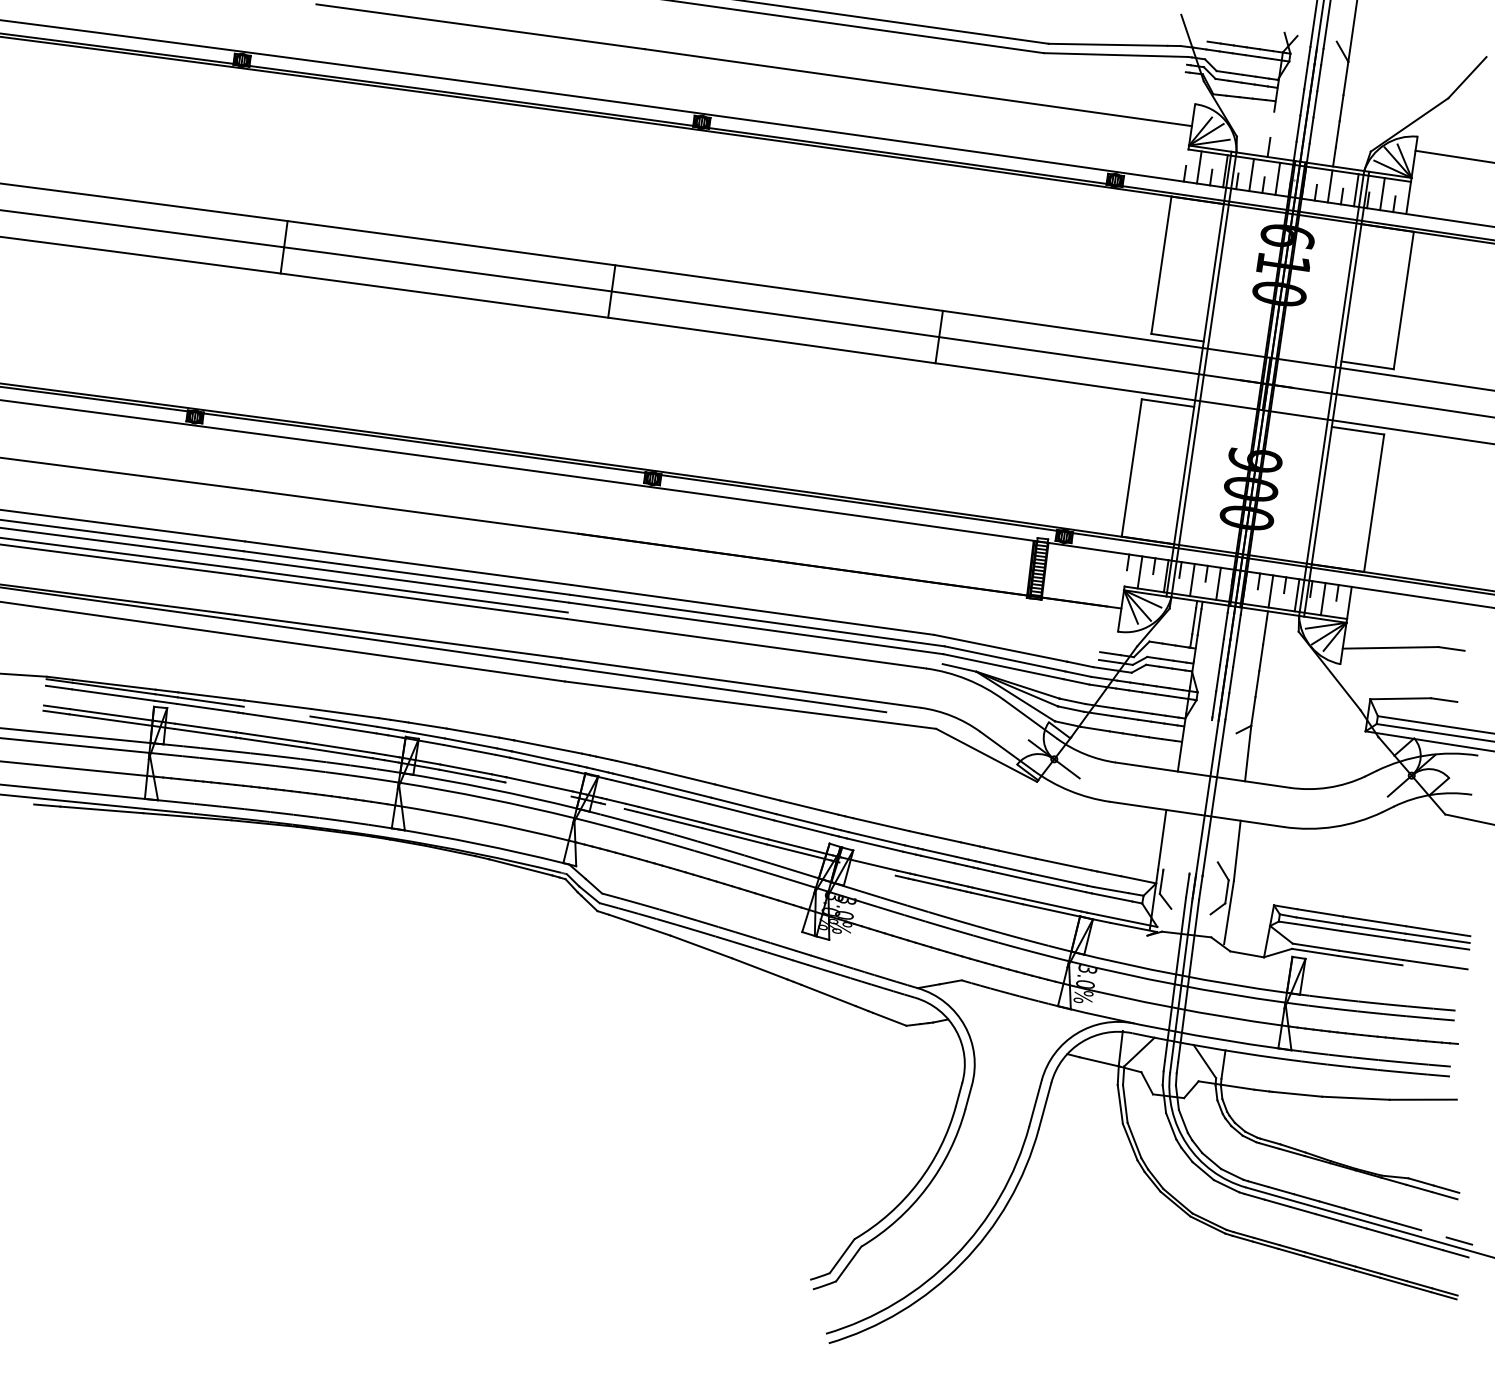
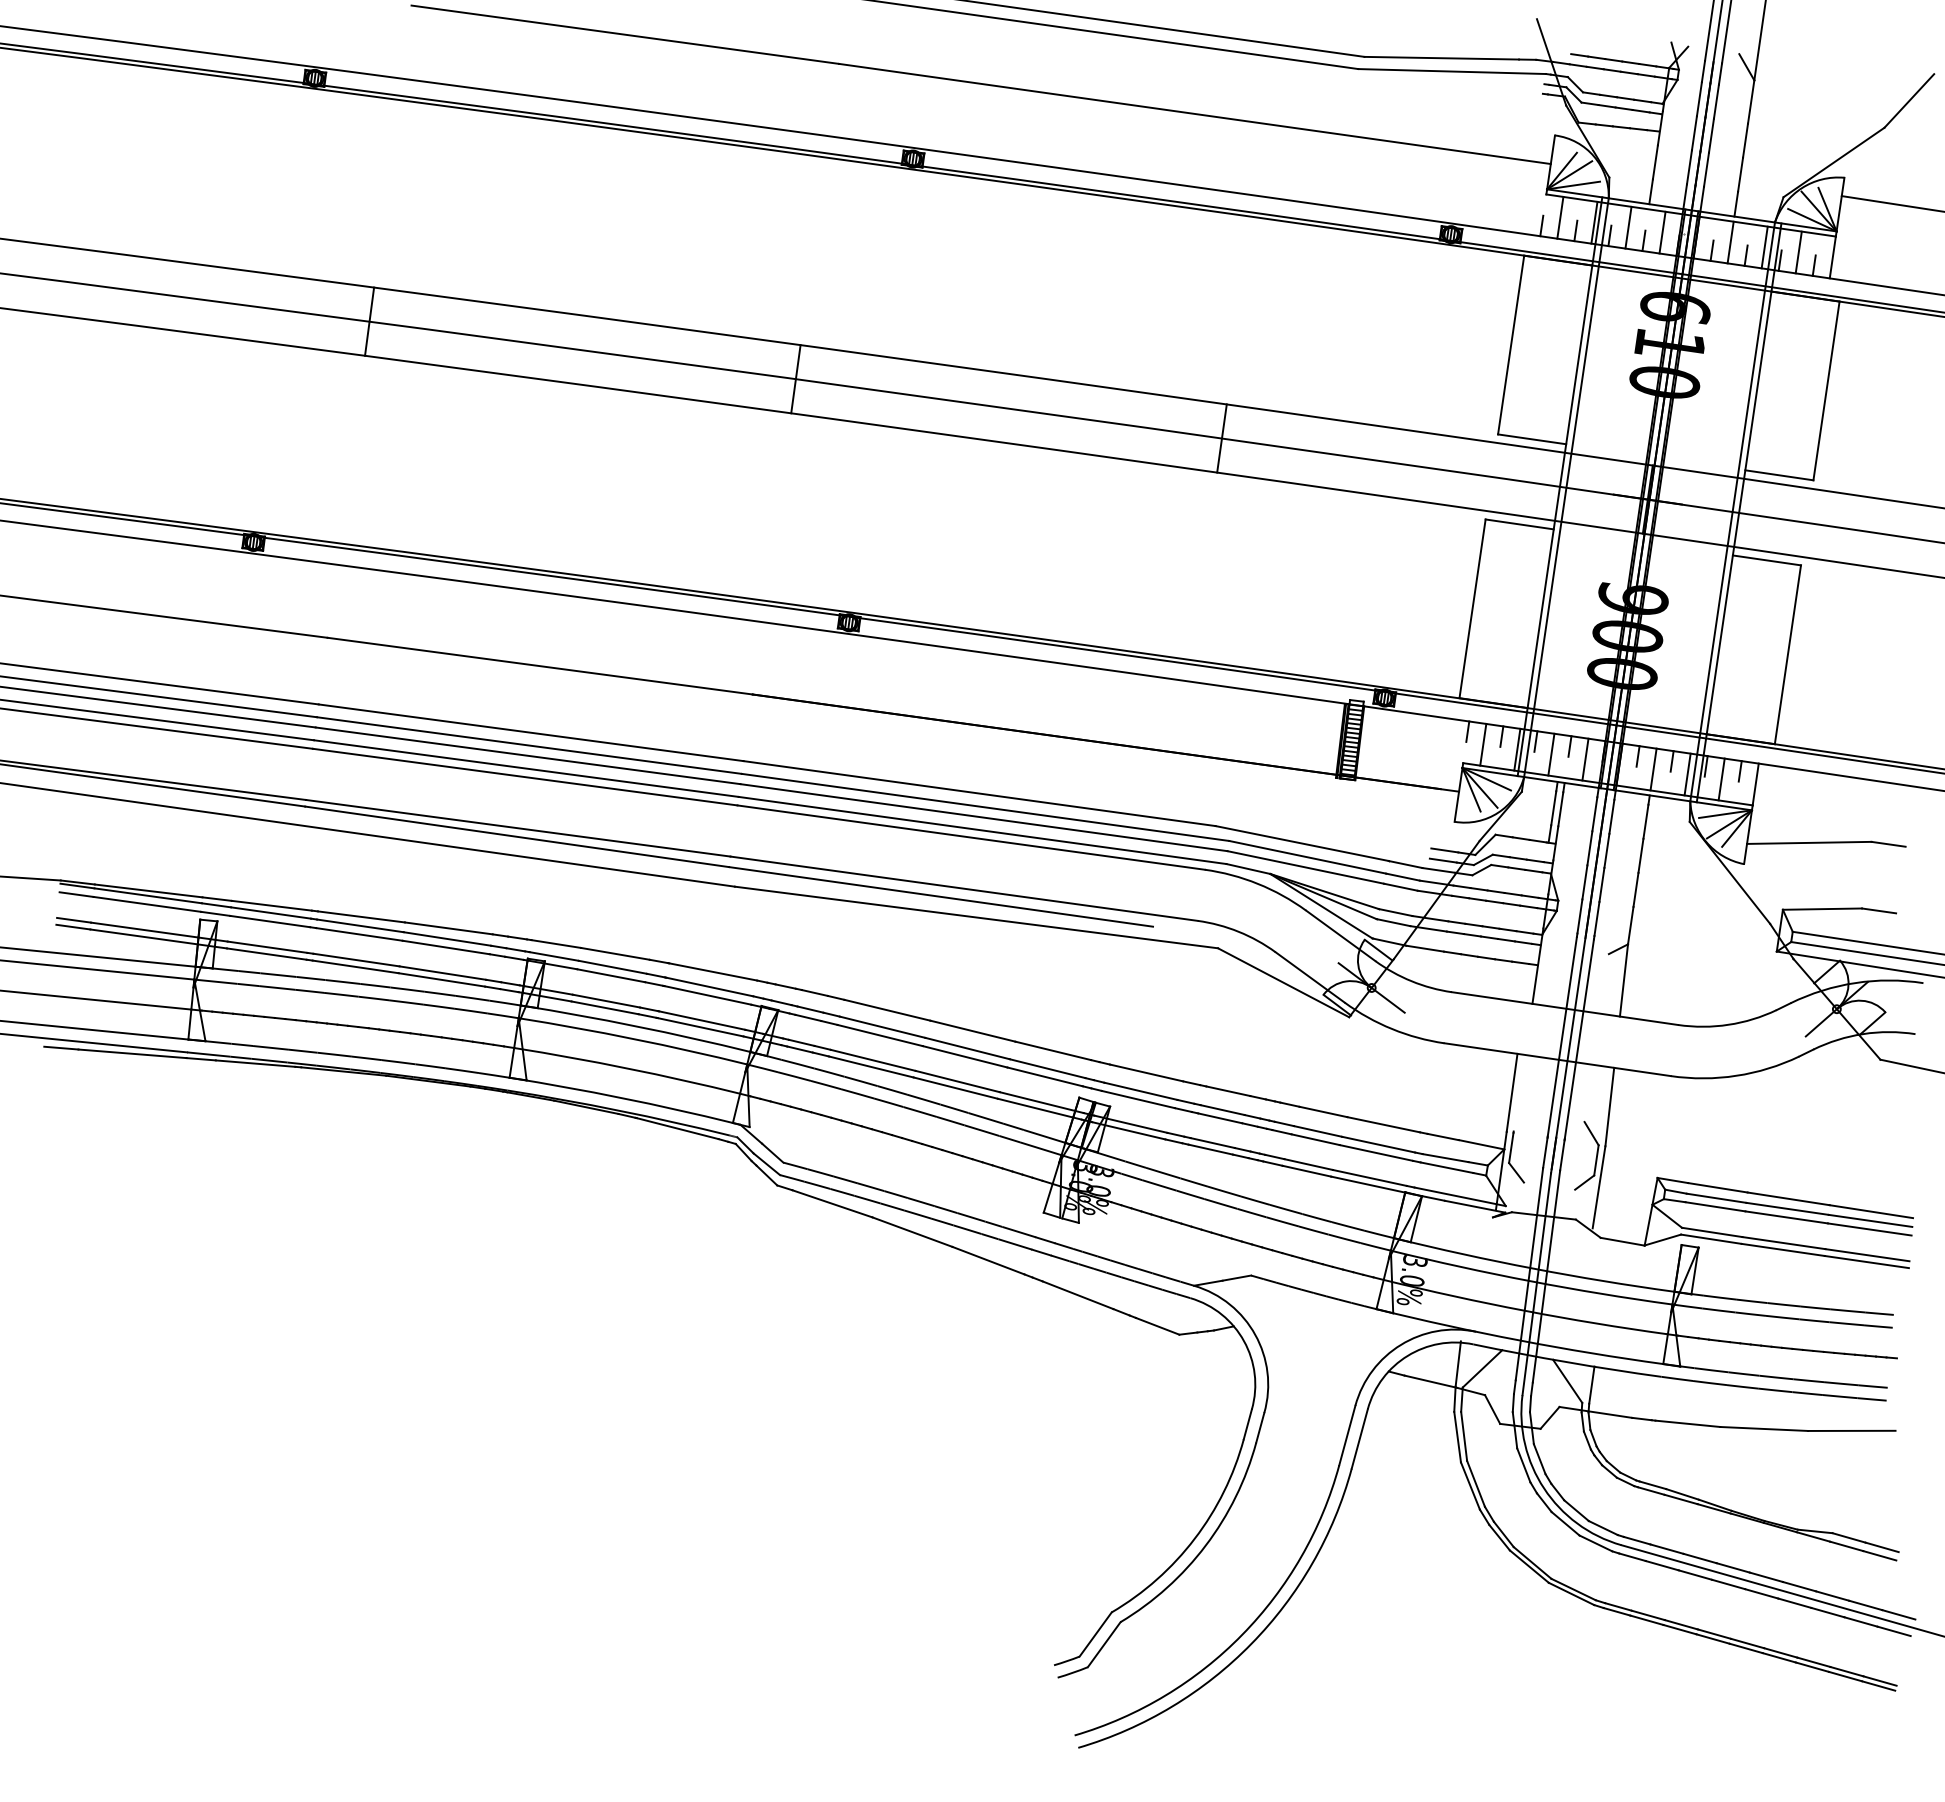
line: (1271, 124) -> (1654, 162), added
line: (755, 638) -> (982, 830), added
line: (277, 711) -> (360, 925), added
line: (538, 789) -> (700, 1027), added
line: (1200, 796) -> (1561, 1036), added
line: (614, 806) -> (799, 1049), added
line: (867, 868) -> (1128, 1130), added
line: (1434, 969) -> (1866, 1261), added
line: (1433, 1233) -> (1865, 1605), added

